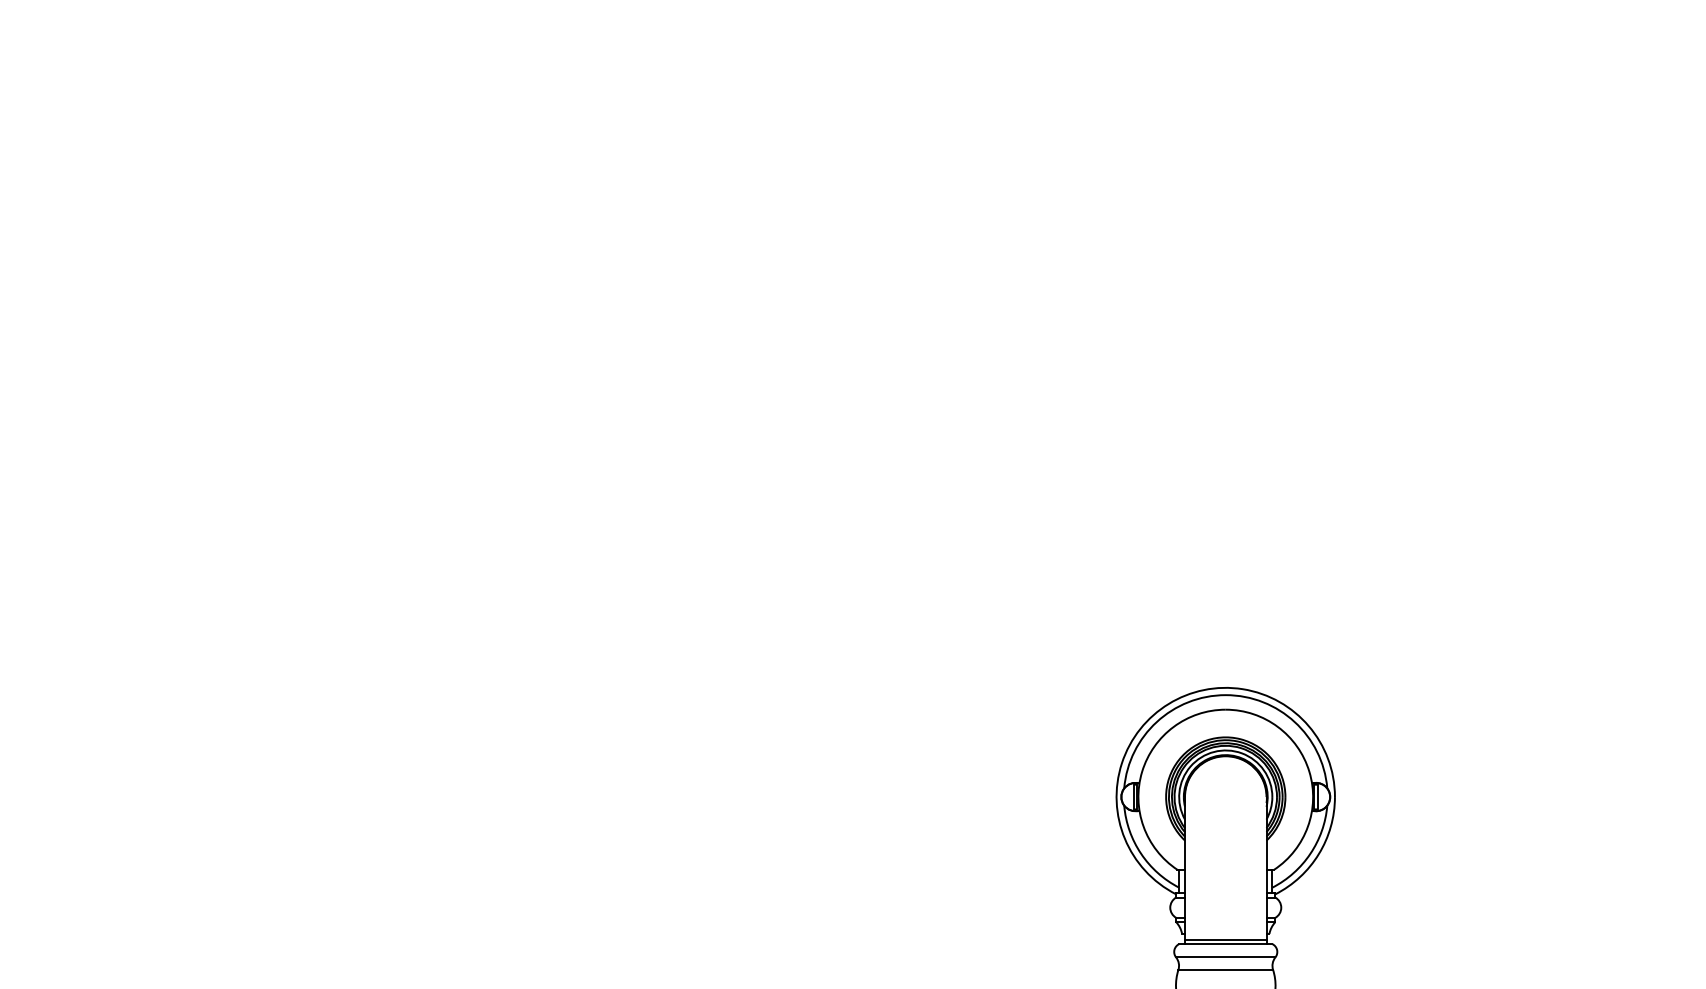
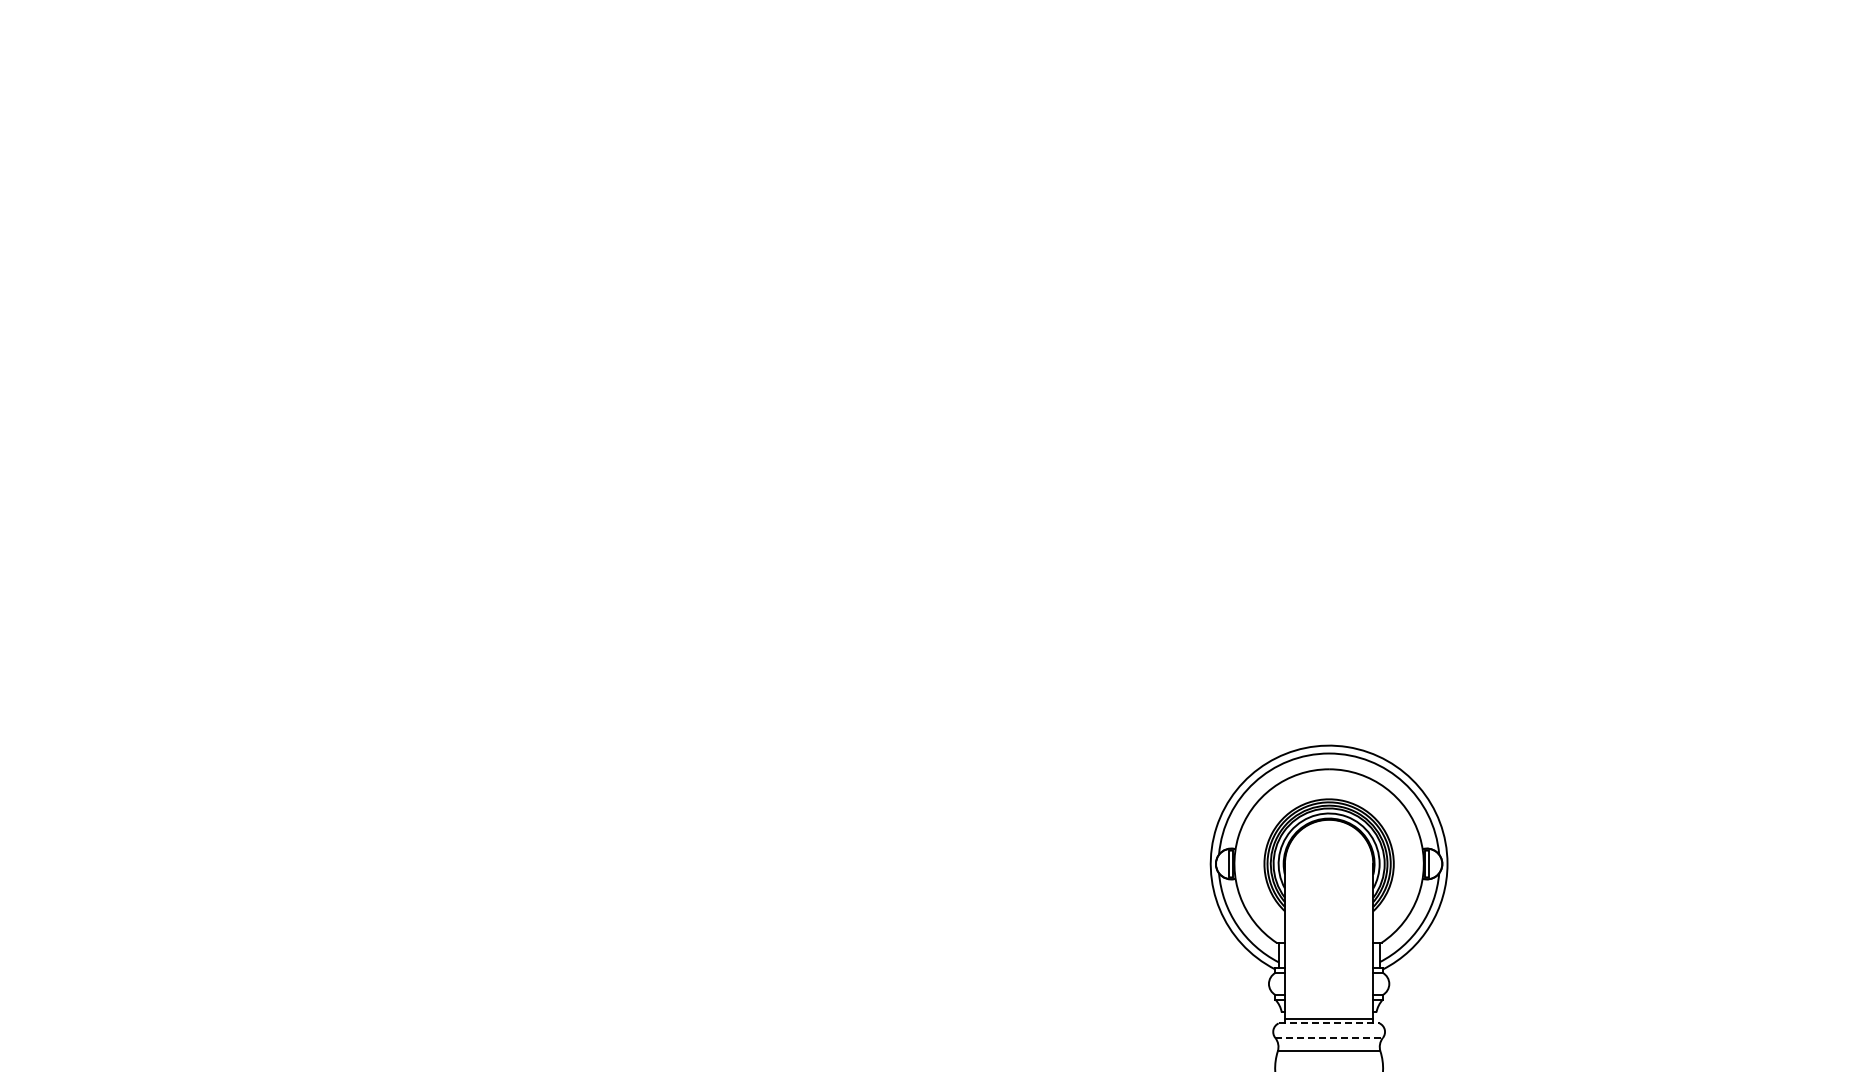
line: (1226, 944) -> (1329, 1023), solid -> dashed
line: (1226, 957) -> (1329, 1037), solid -> dashed

